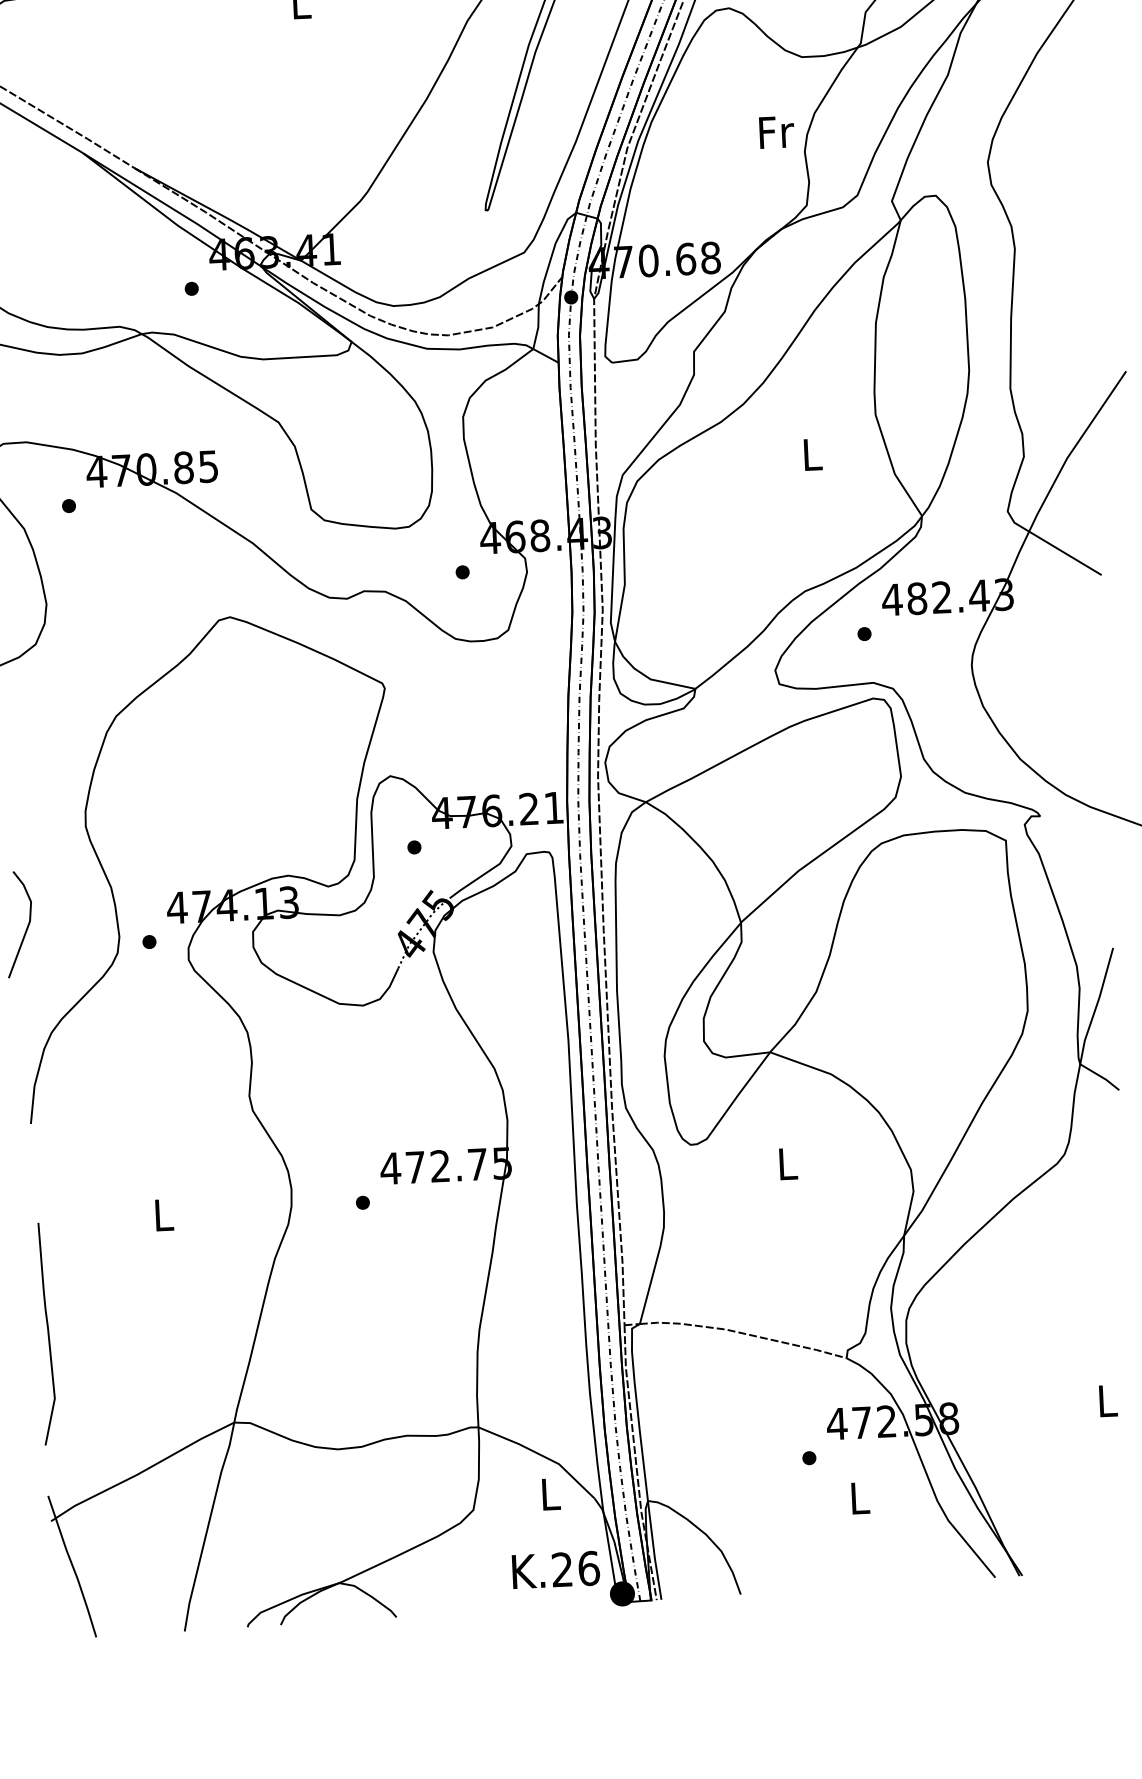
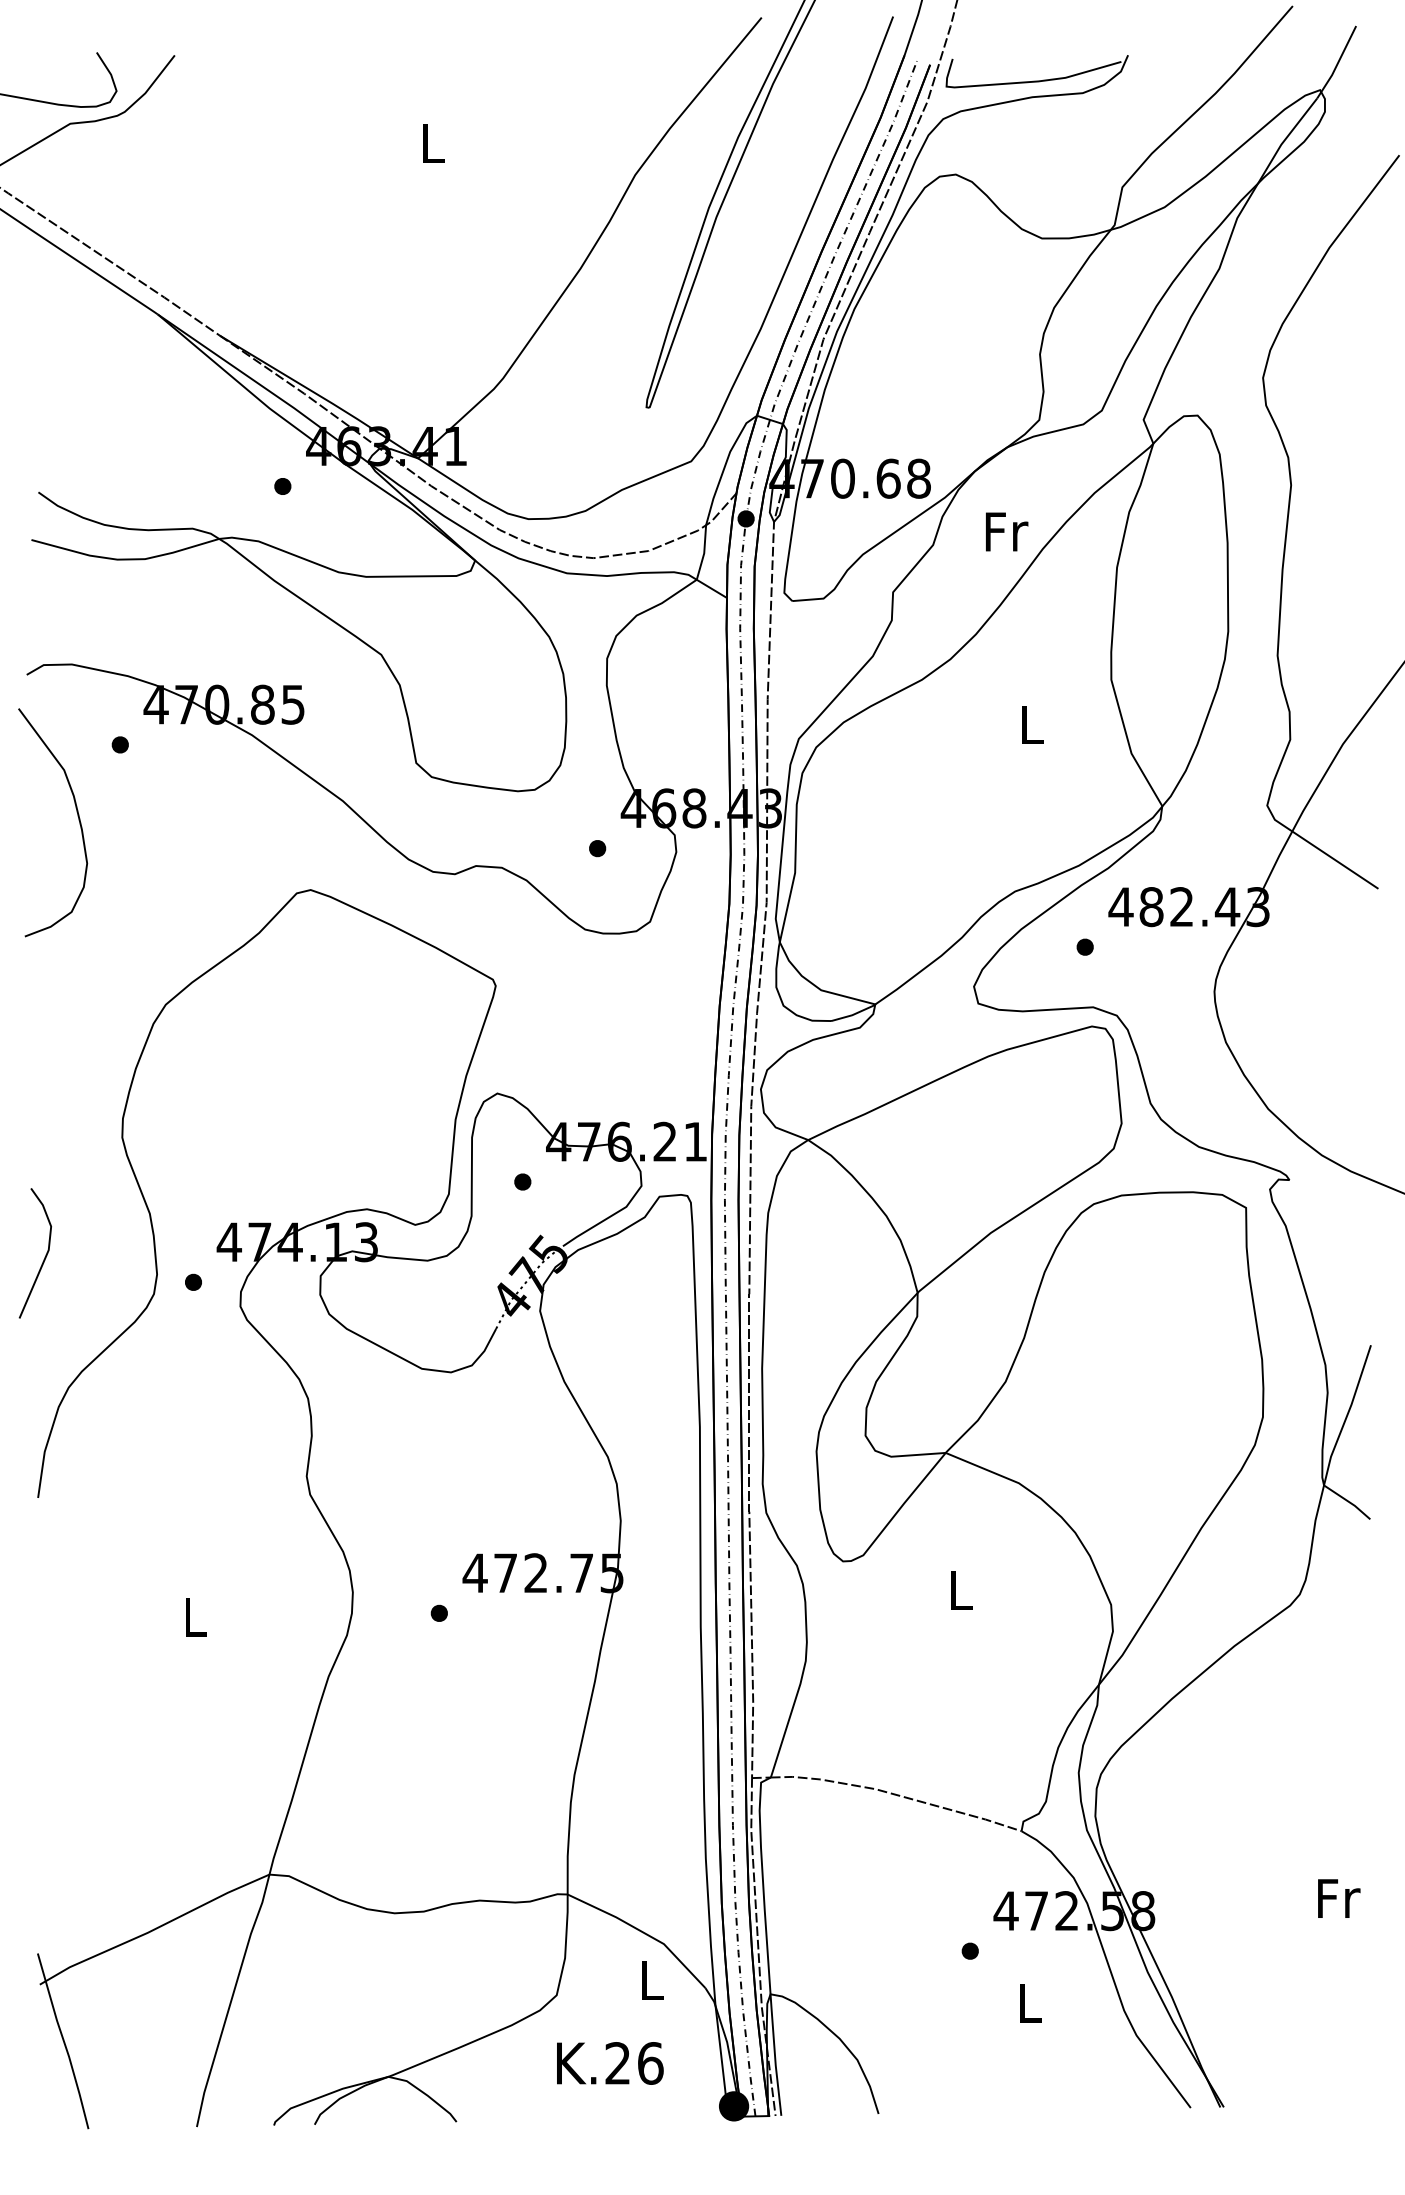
text: (777, 131) -> (1007, 531), moved
curve: (47, 1333) -> (46, 1755), removed
text: (1108, 1400) -> (1339, 1898), L -> Fr
text: (556, 1570) -> (610, 2063), moved

